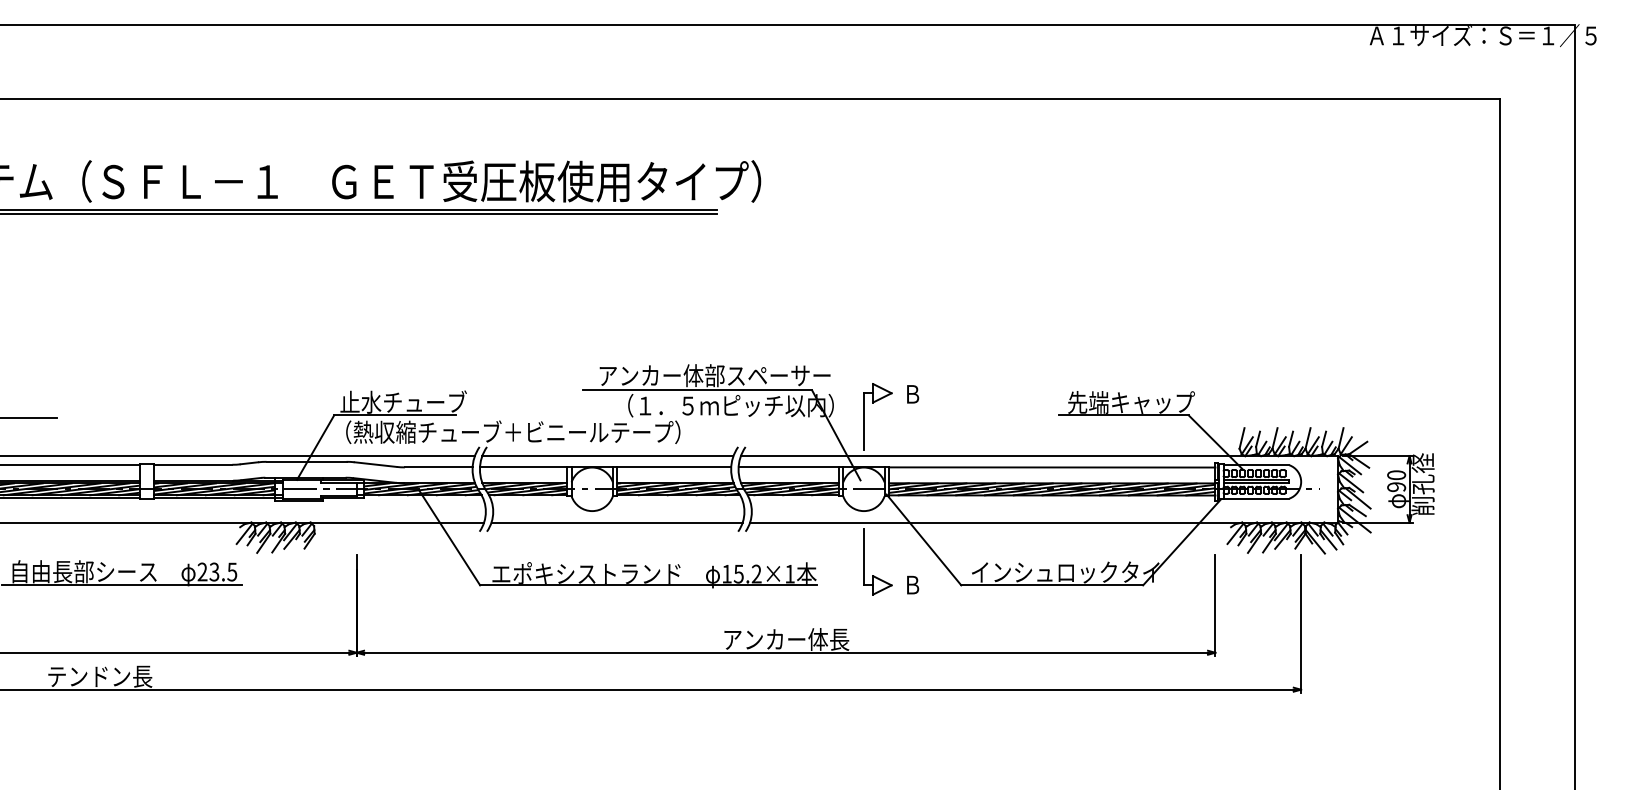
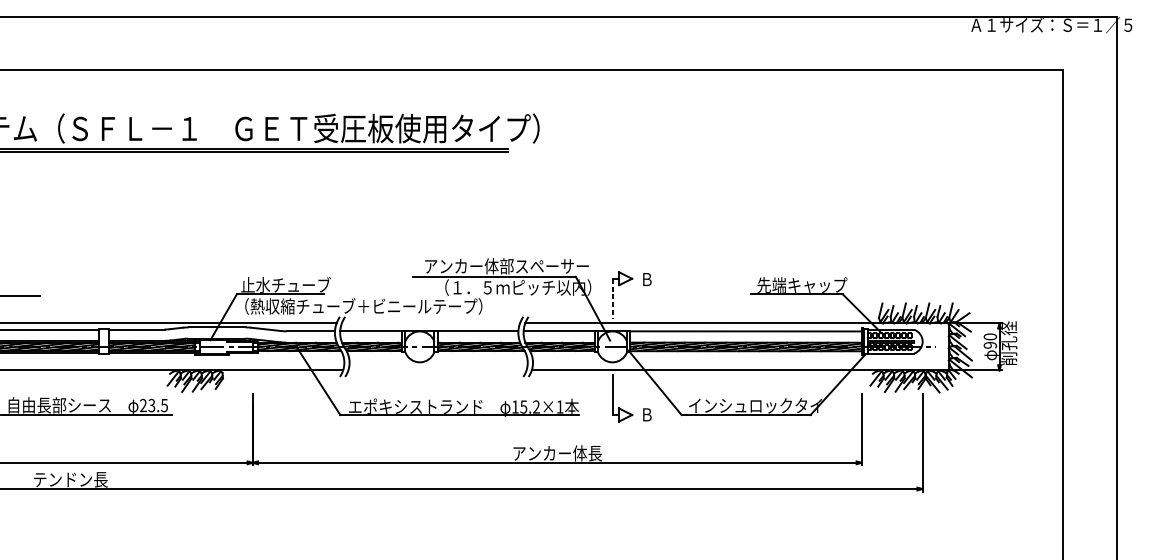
line: (863, 422) -> (612, 299), solid -> dashed
line: (607, 456) -> (430, 323), removed
line: (616, 522) -> (437, 370), removed

